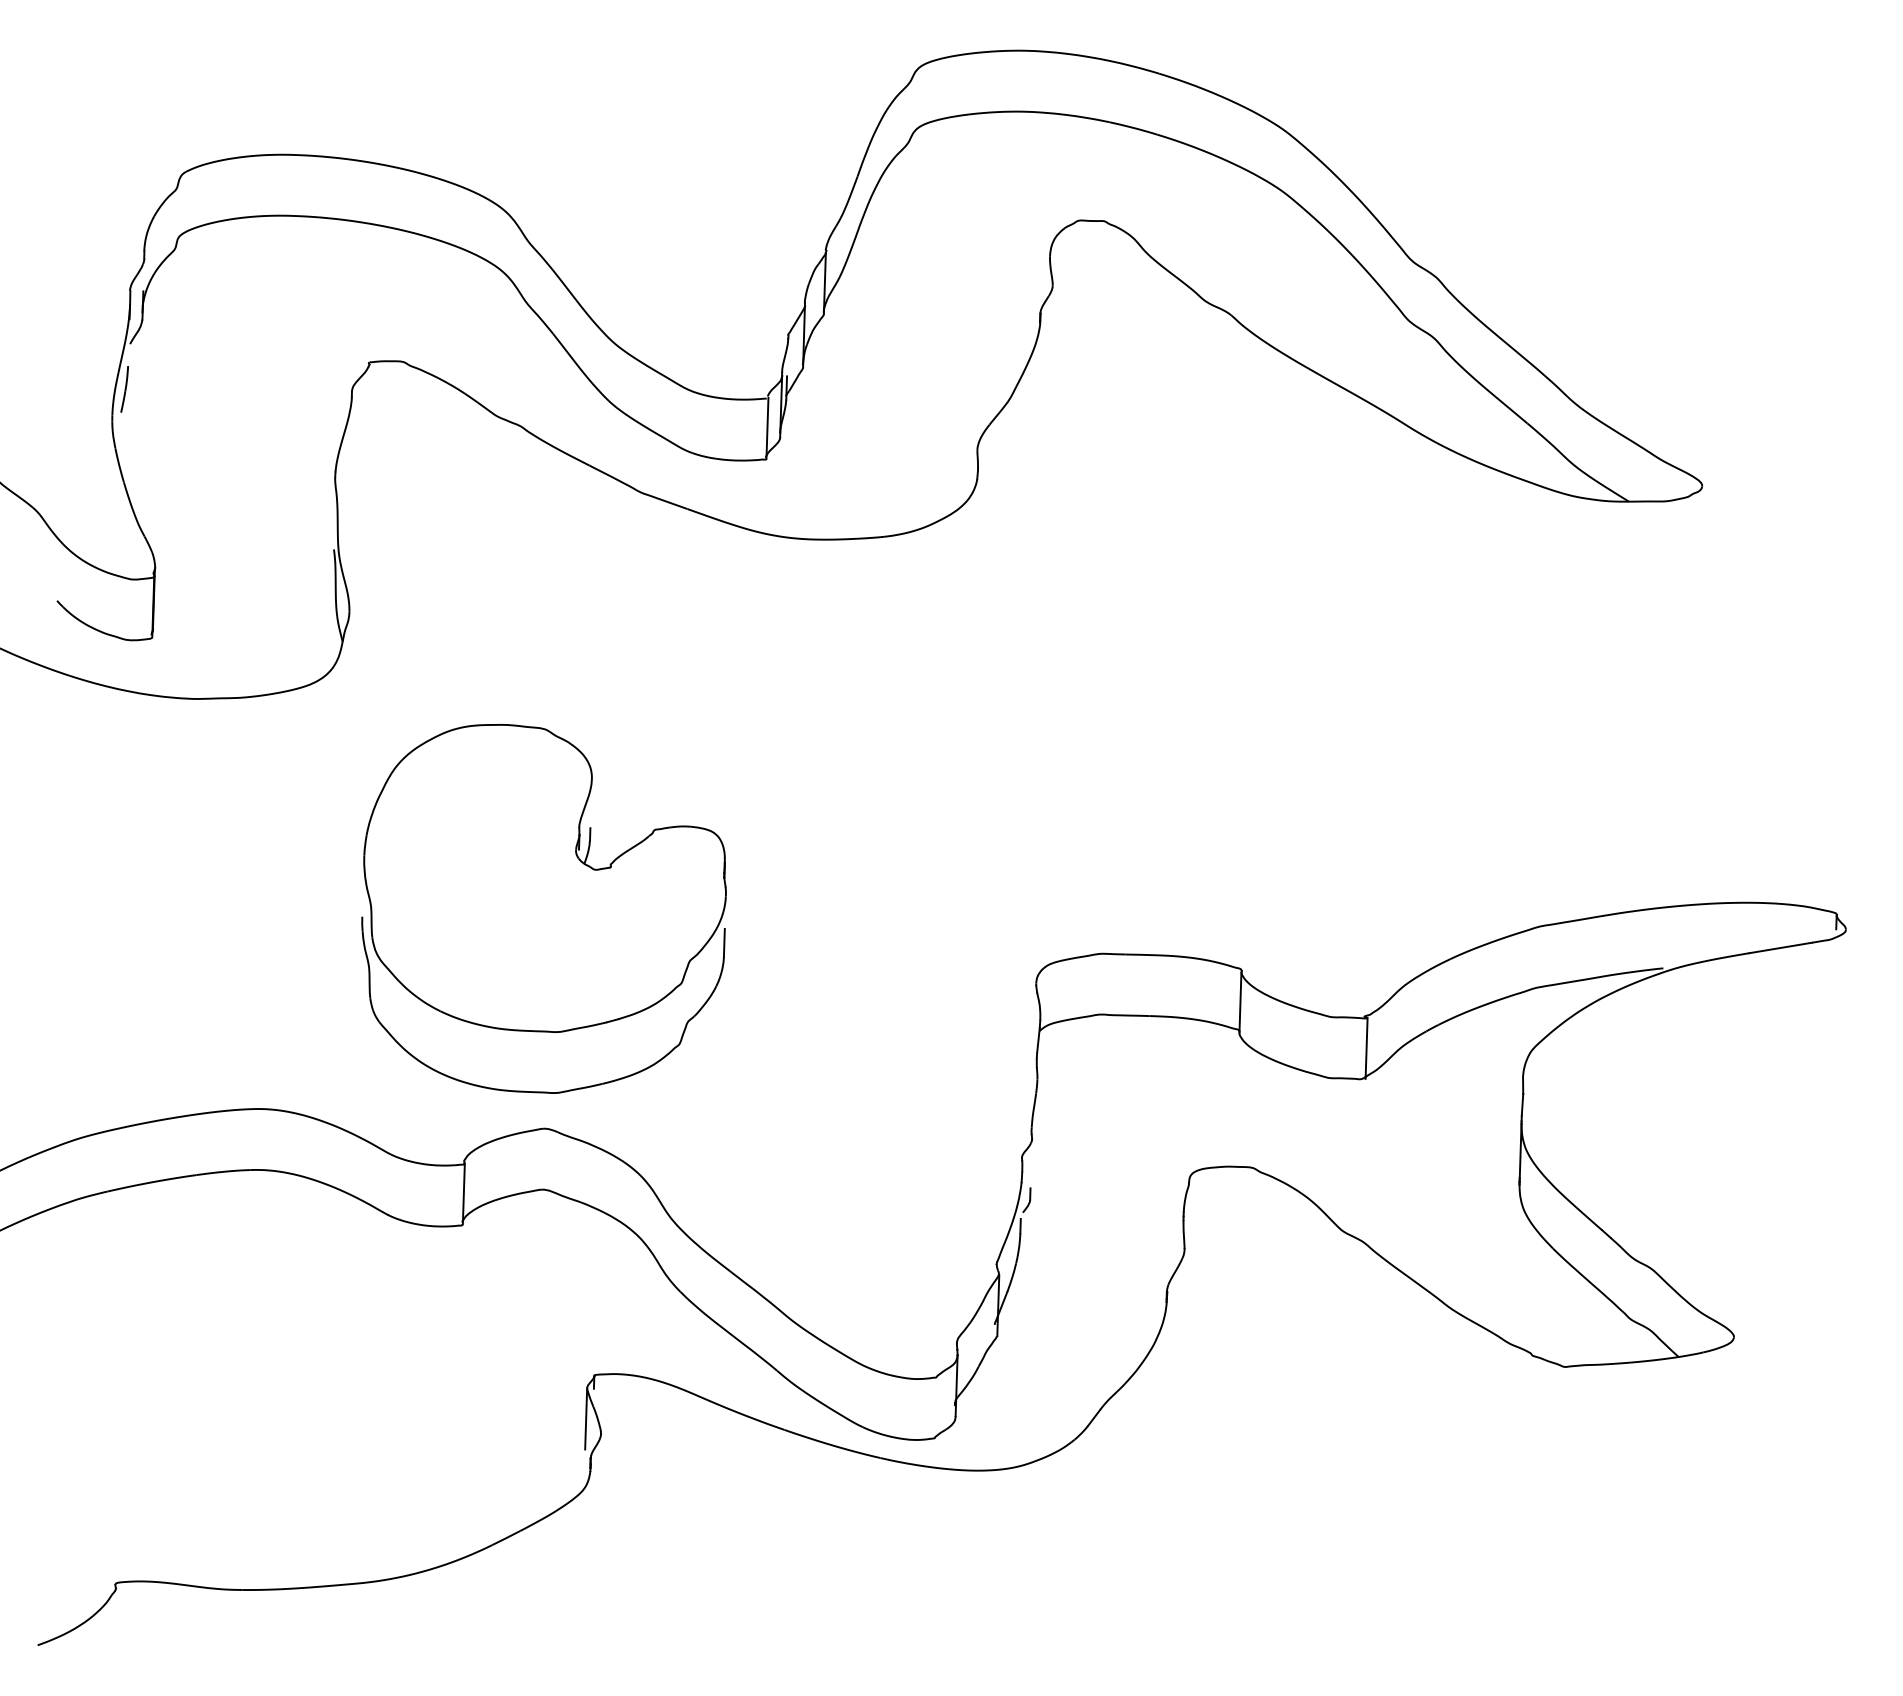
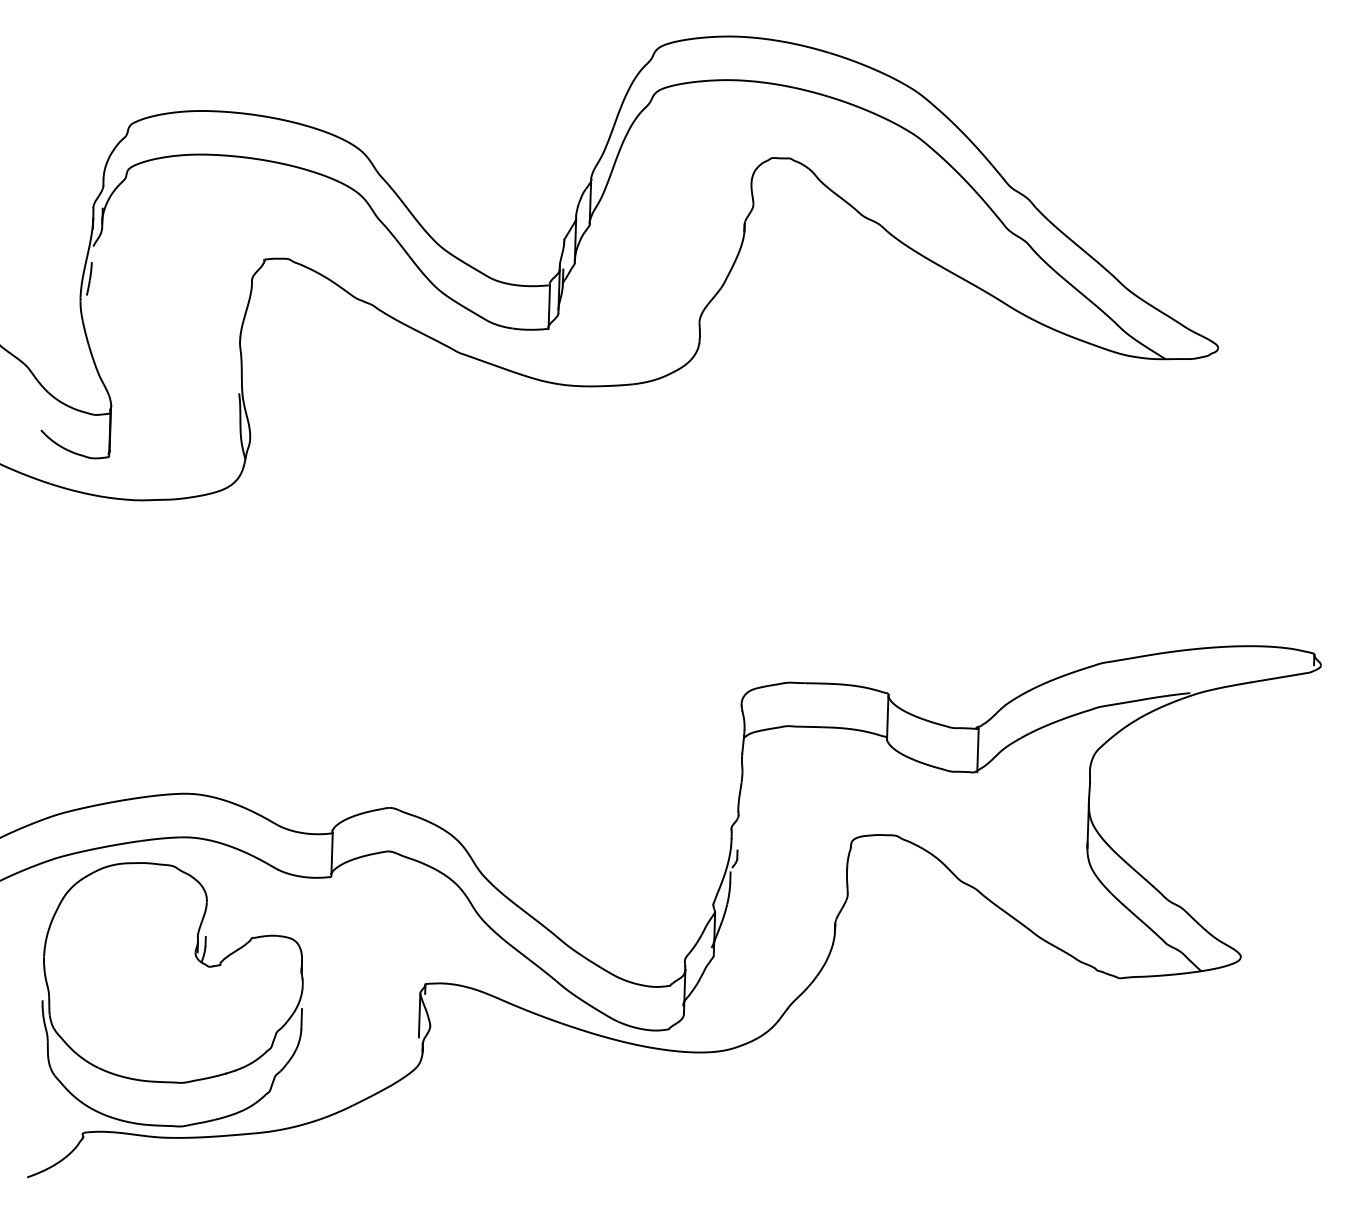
part: (543, 908) -> (172, 994), moved

